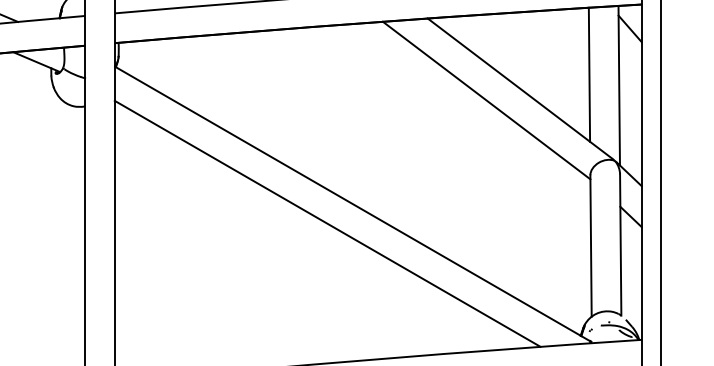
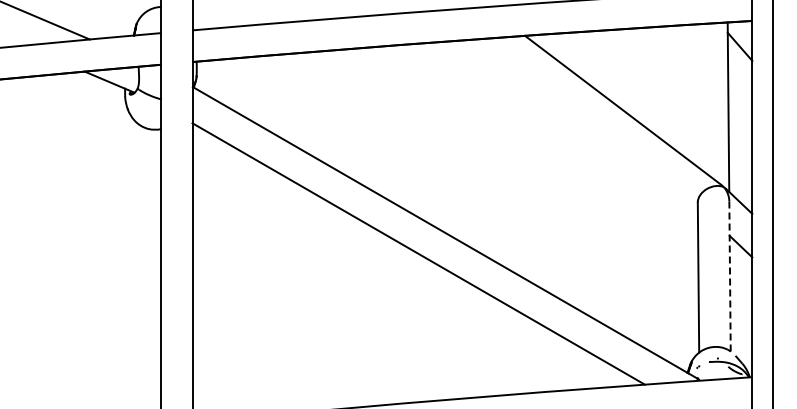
line: (589, 74) -> (696, 95), removed
line: (486, 100) -> (587, 122), removed
line: (621, 244) -> (730, 275), solid -> dashed

